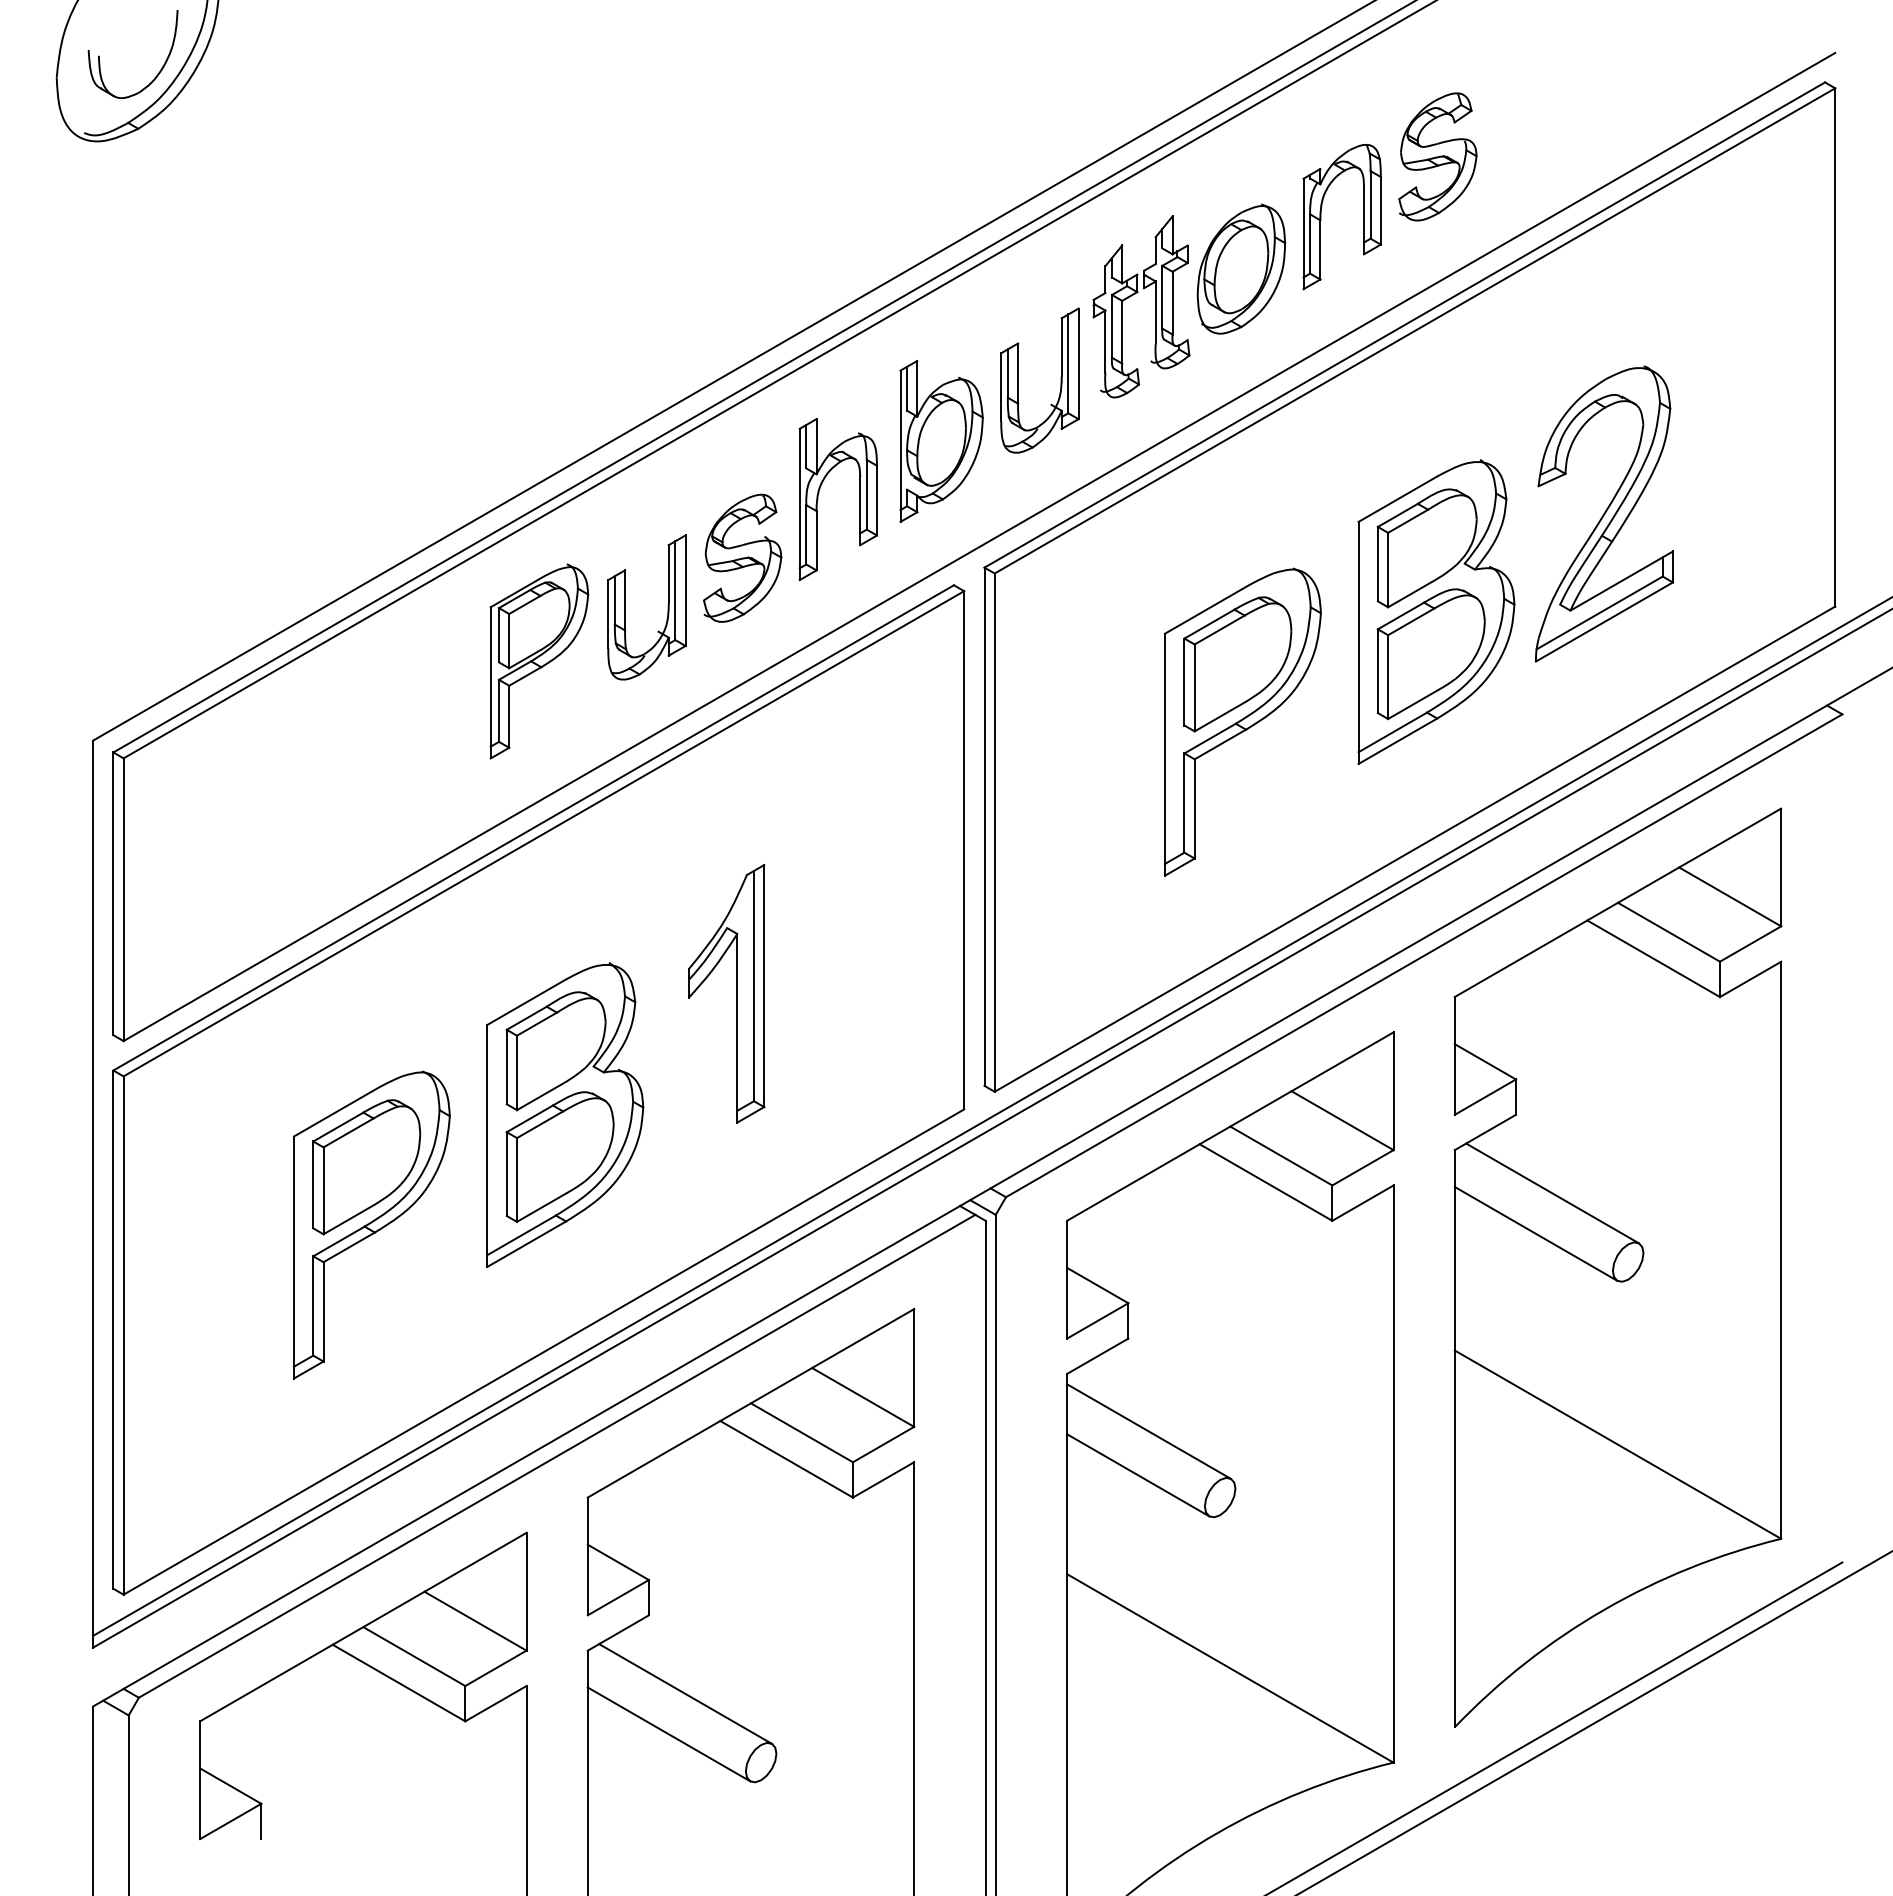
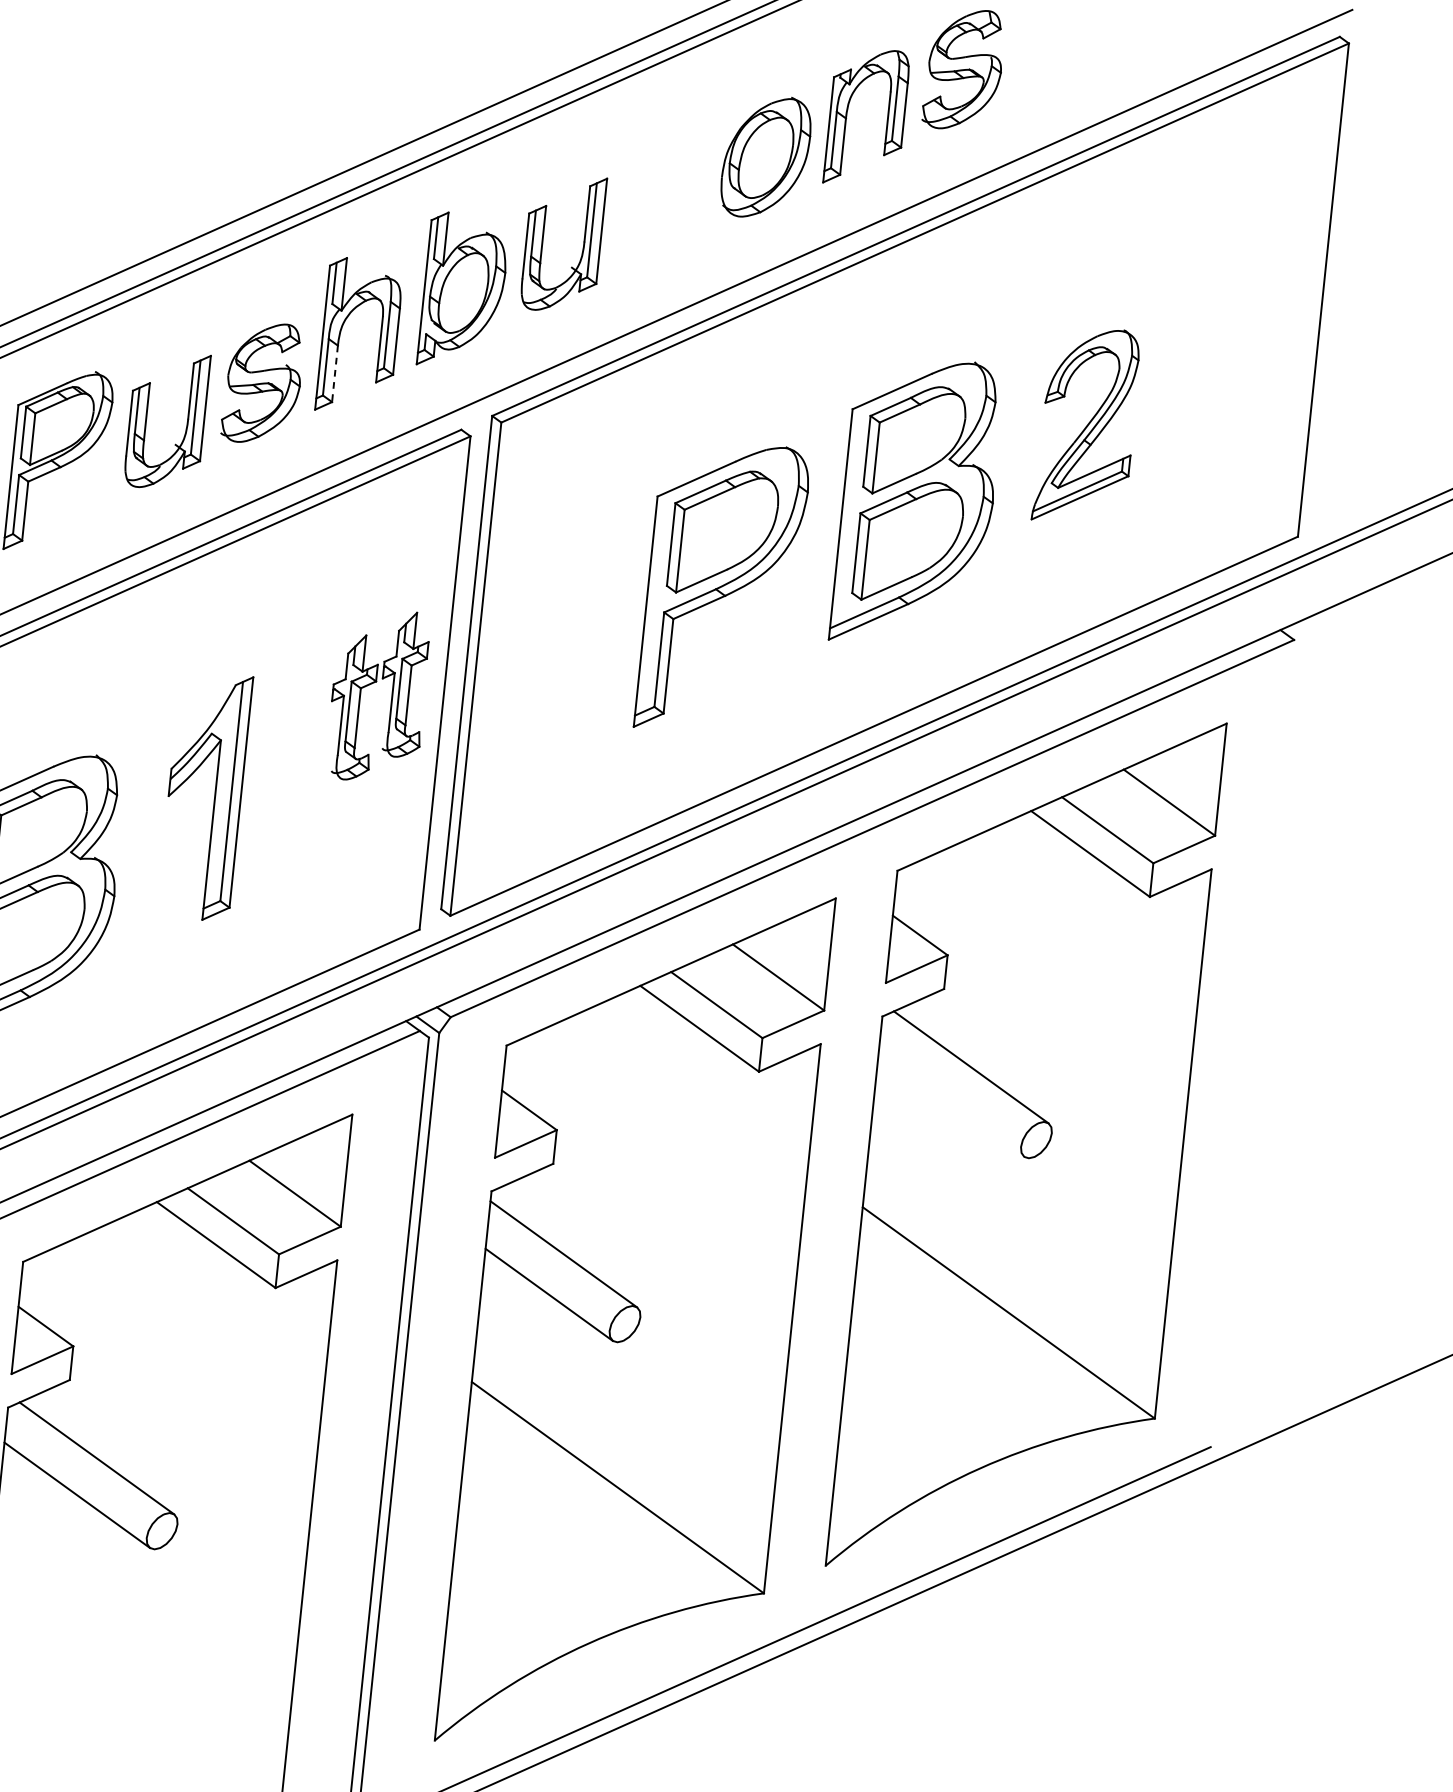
part: (1135, 294) -> (374, 683), moved
part: (1604, 513) -> (1087, 425), size x0.7
line: (816, 540) -> (334, 373), solid -> dashed
line: (1535, 1233) -> (951, 1103), removed

